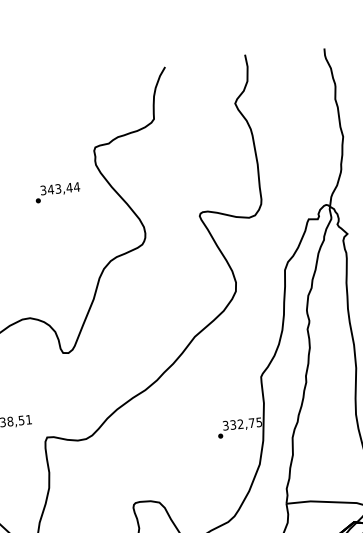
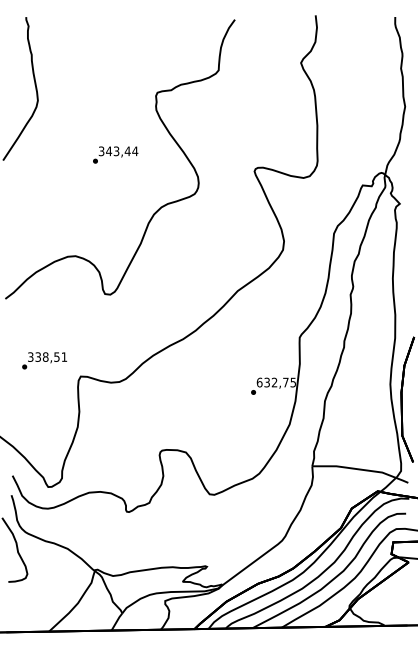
text: (57, 192) -> (115, 154), moved
text: (225, 425) -> (259, 382), 332,75 -> 632,75

